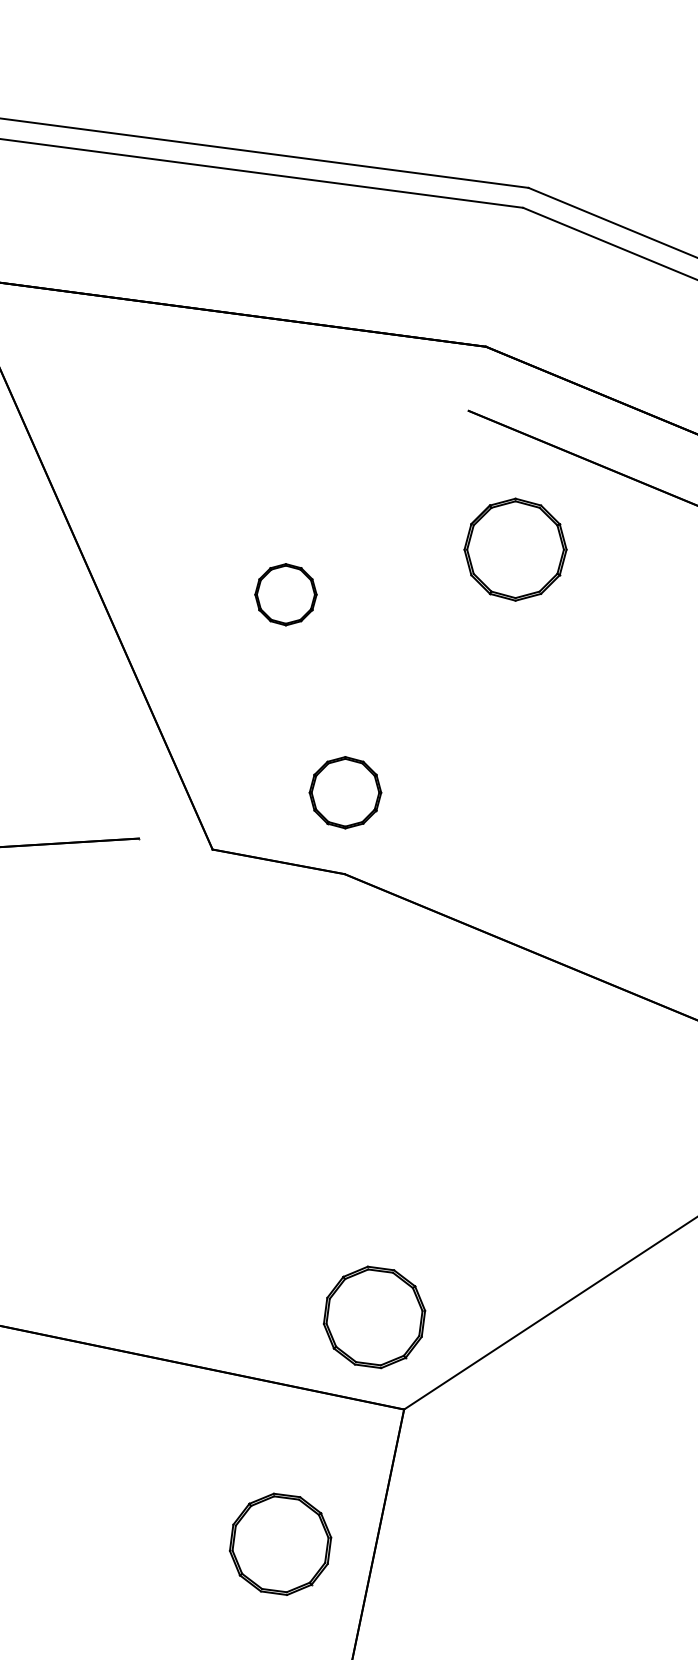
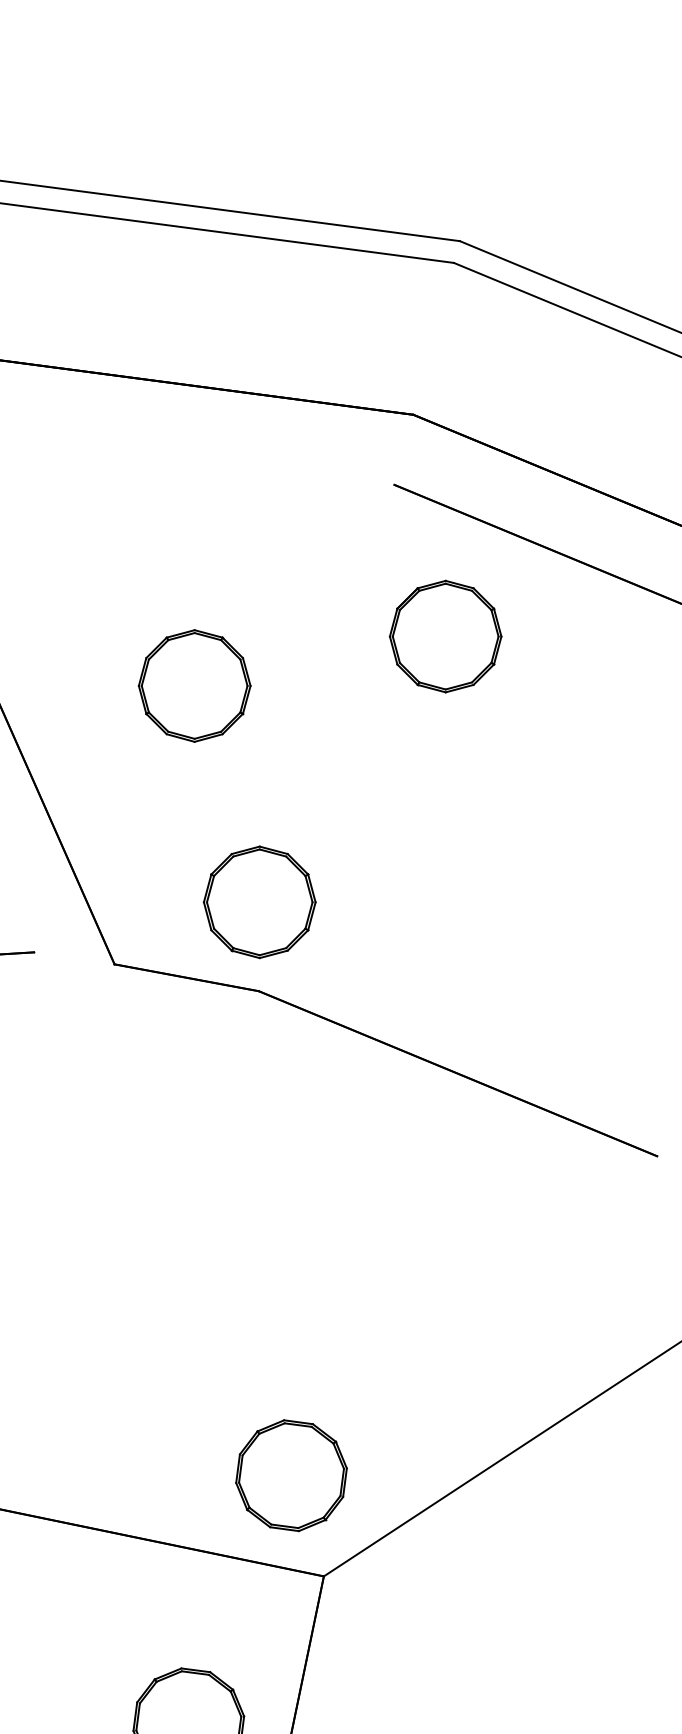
part: (285, 594) -> (194, 685), size x1.67
part: (345, 792) -> (259, 901), size x1.43

